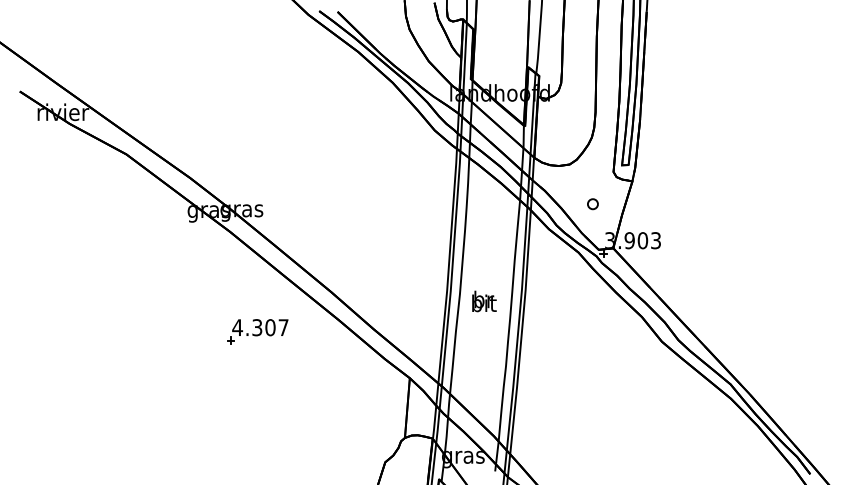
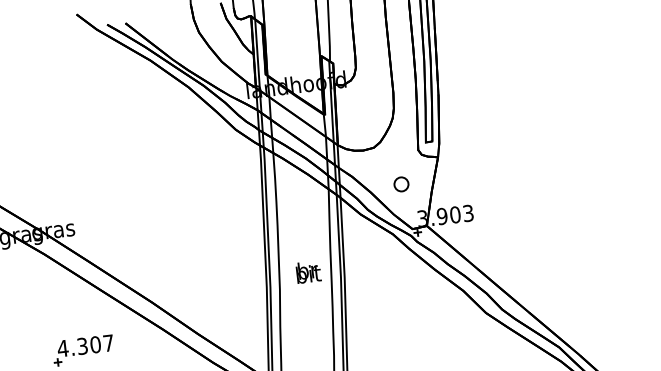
part: (592, 204) -> (401, 184), size x1.4
text: (484, 301) -> (308, 272), moved

